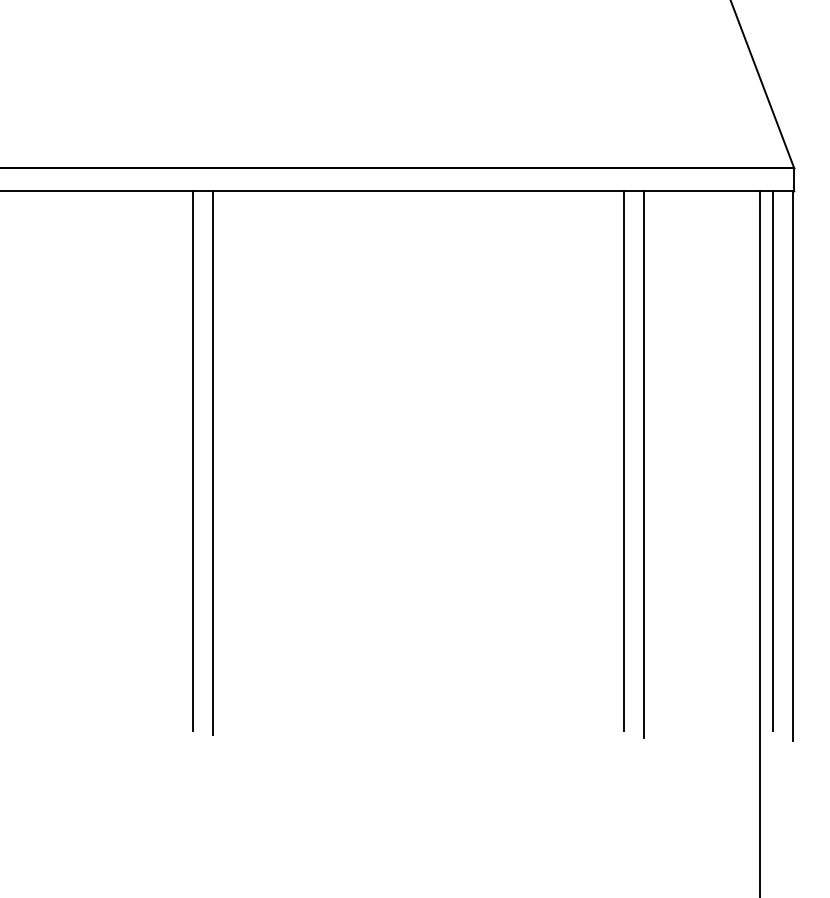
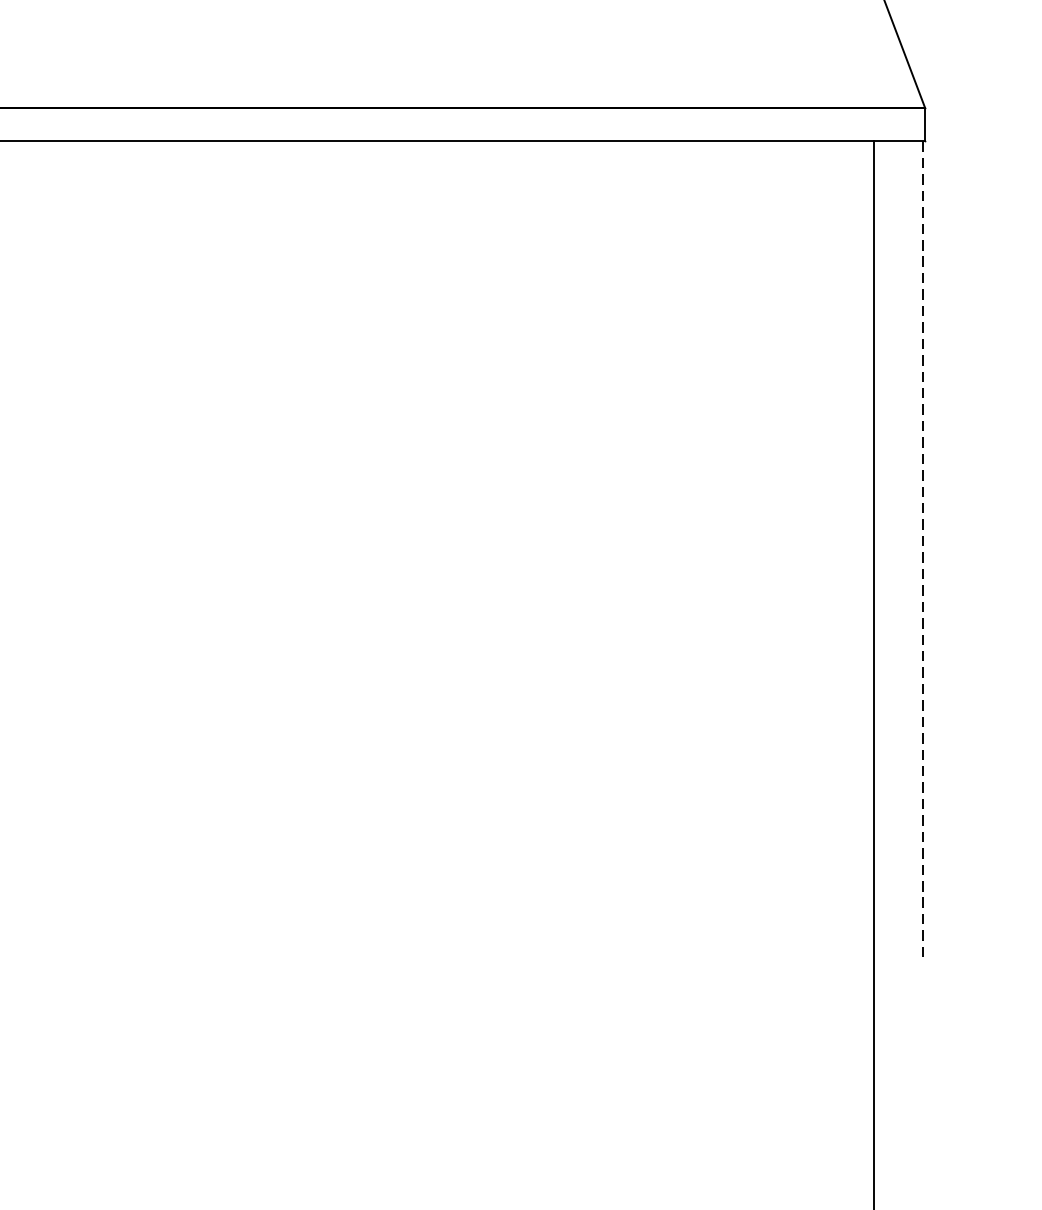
line: (192, 460) -> (25, 544), removed
line: (624, 460) -> (671, 544), removed
line: (772, 460) -> (892, 544), removed
line: (212, 462) -> (55, 547), removed
line: (644, 463) -> (701, 548), removed
line: (793, 465) -> (923, 551), solid -> dashed

